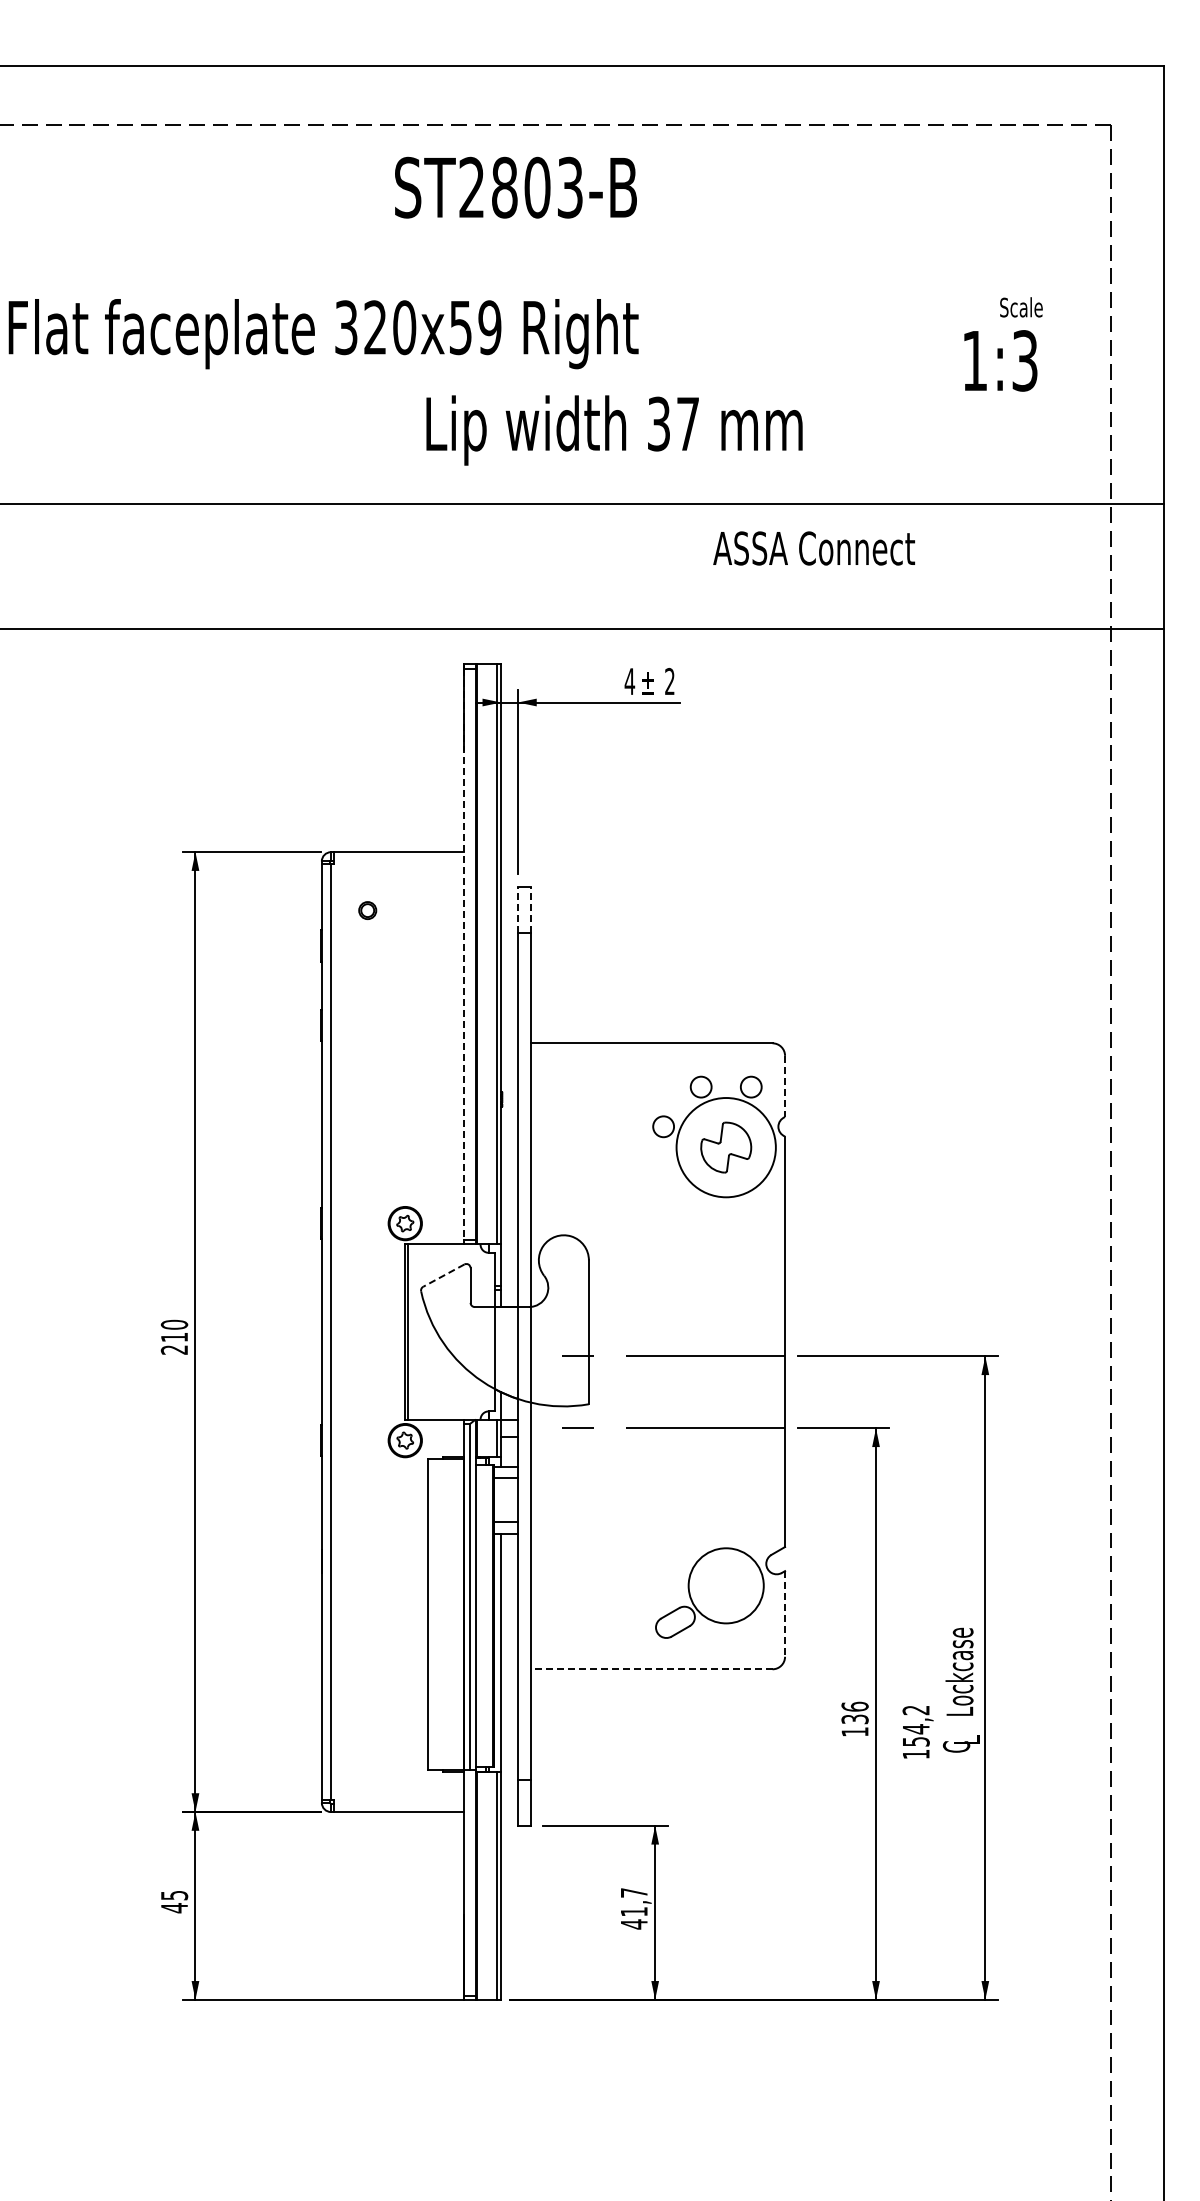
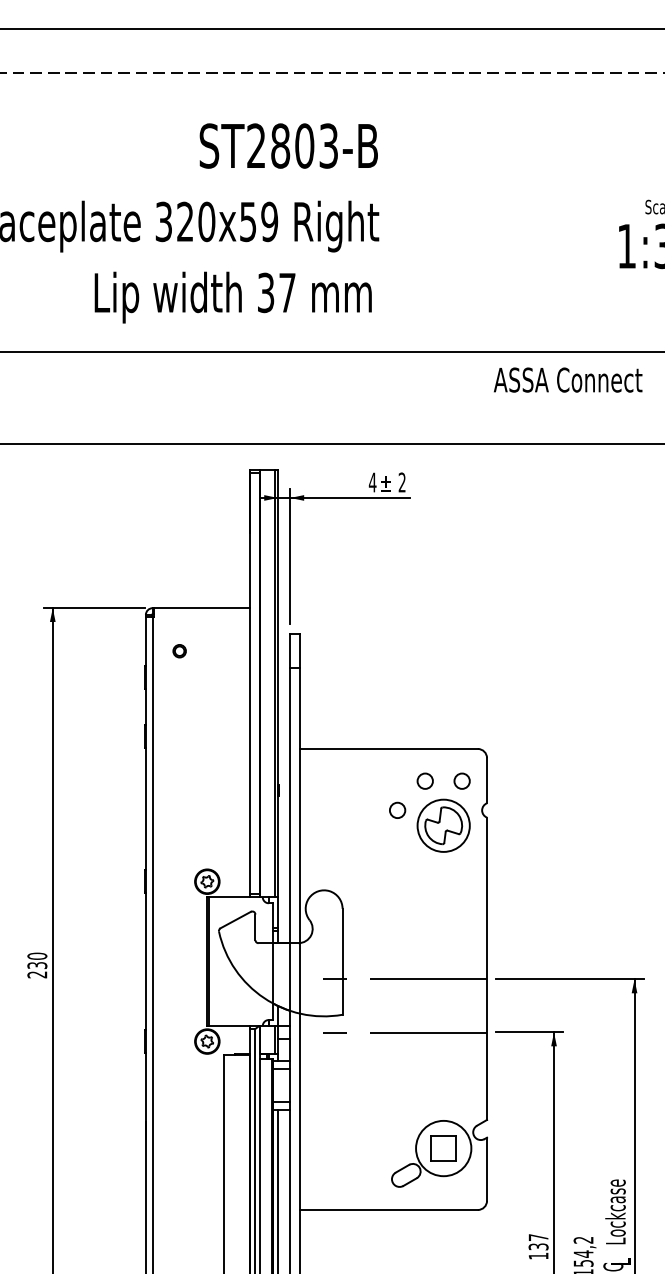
text: (515, 187) -> (288, 145), moved
text: (614, 430) -> (233, 297), moved
text: (813, 548) -> (567, 380), moved
line: (517, 909) -> (289, 650), dashed -> solid
line: (530, 909) -> (299, 650), dashed -> solid
line: (463, 954) -> (250, 683), dashed -> solid
line: (785, 1086) -> (487, 780), dashed -> solid
circle: (725, 1147) -> (443, 825), size x0.71
line: (443, 1275) -> (235, 919), dashed -> solid
text: (174, 1337) -> (37, 965), 210 -> 230
part: (726, 1585) -> (443, 1148), added
line: (785, 1613) -> (487, 1168), dashed -> solid
line: (651, 1669) -> (388, 1210), dashed -> solid
text: (854, 1706) -> (538, 1237), 136 -> 137

